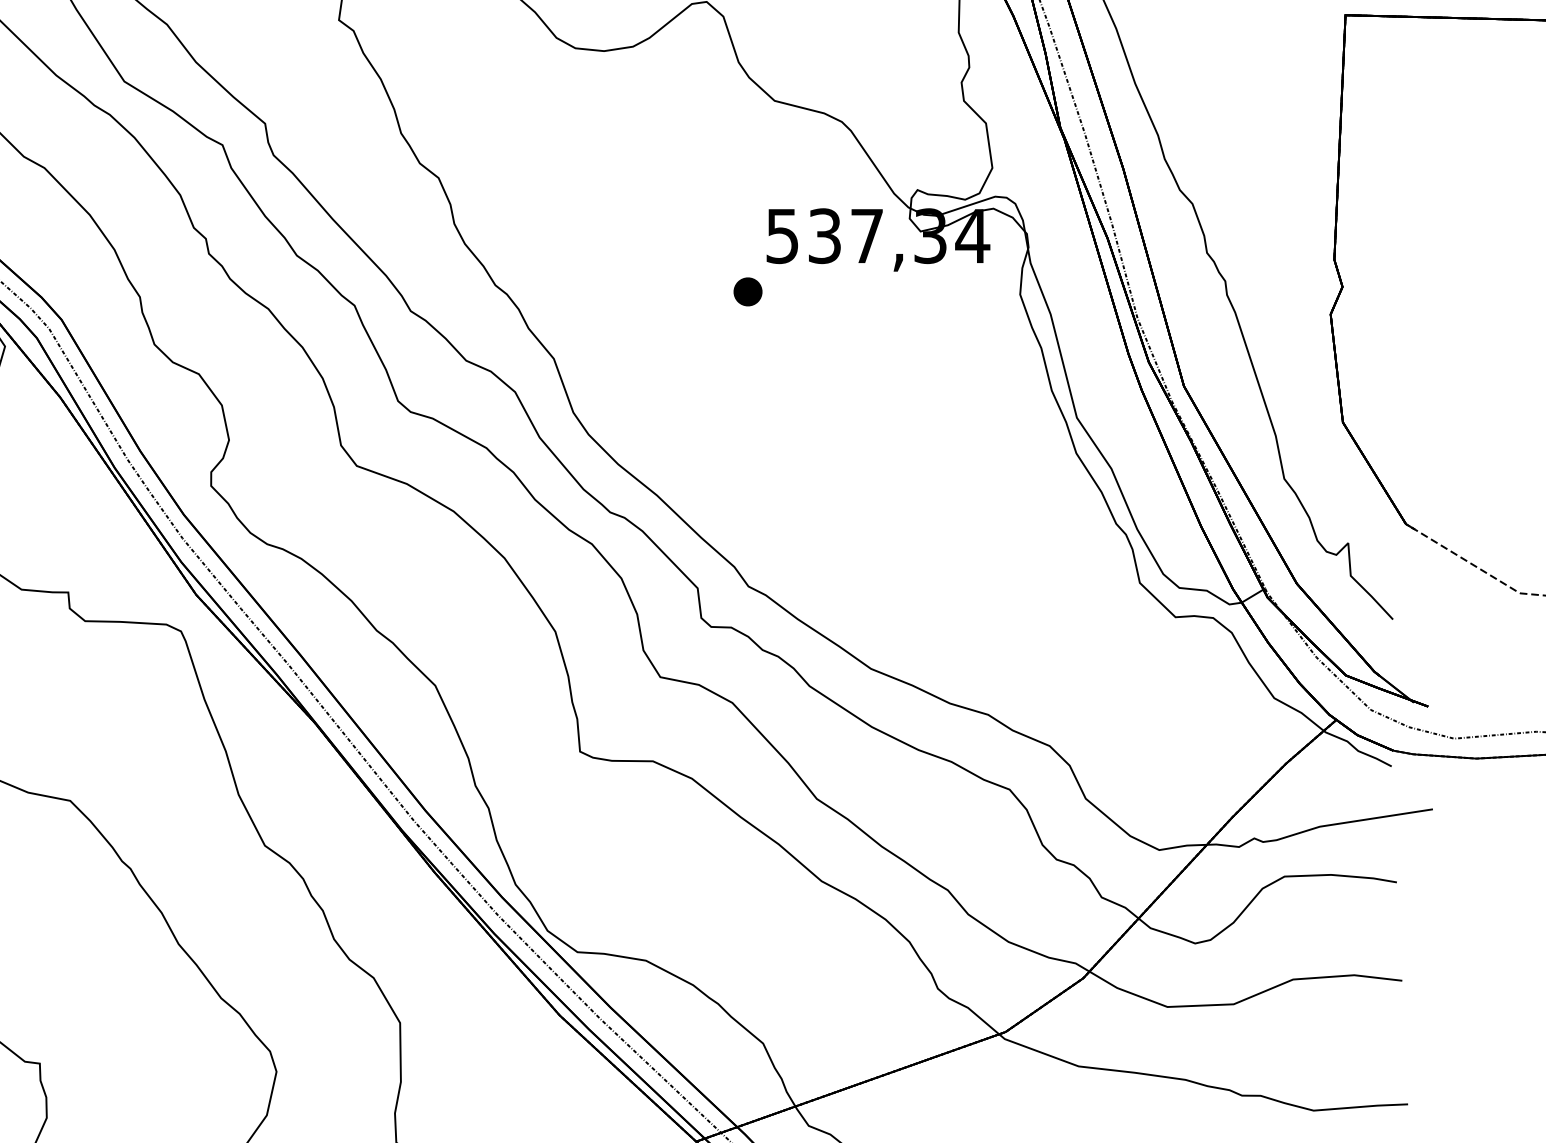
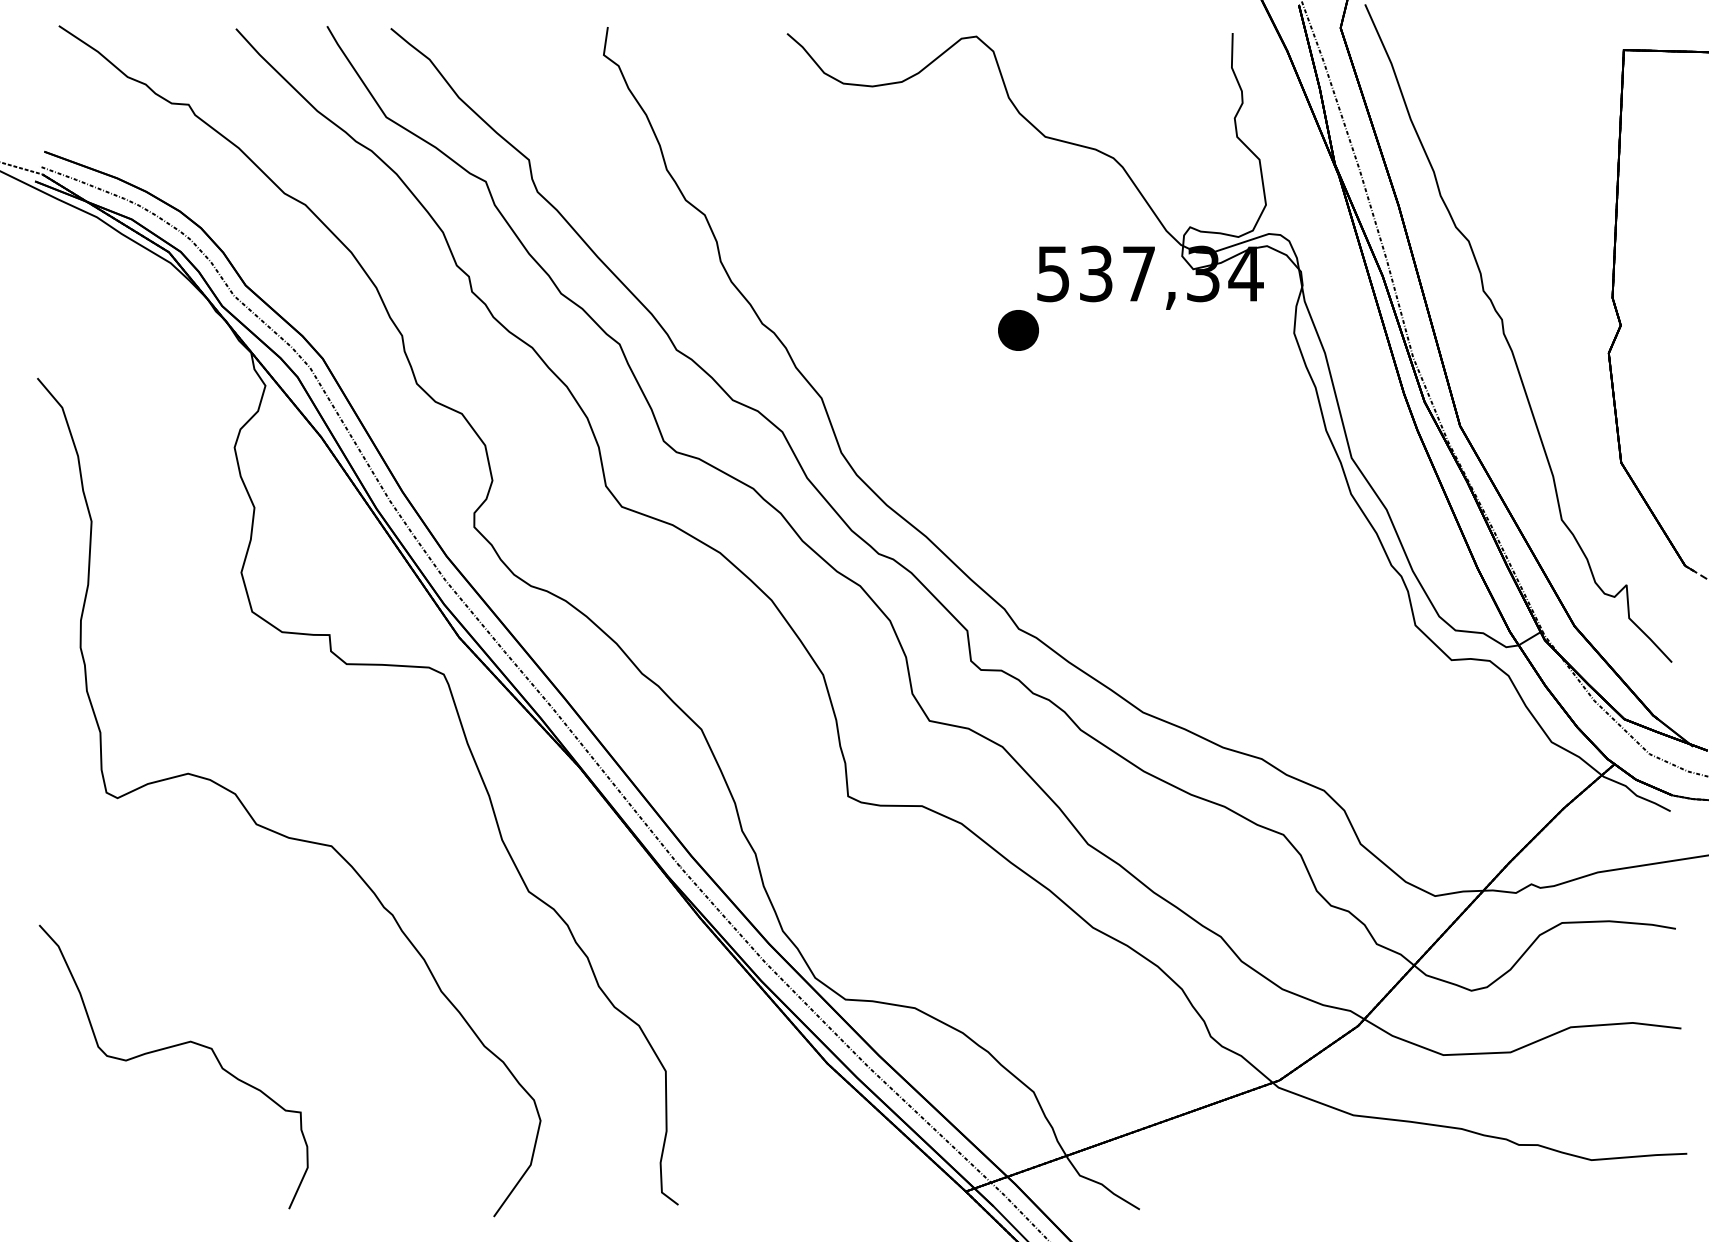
part: (747, 291) -> (1017, 330), size x1.4

